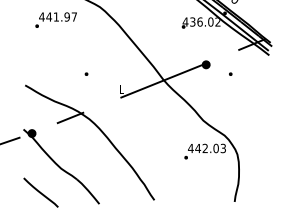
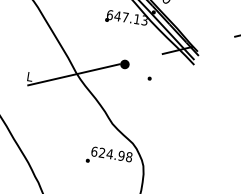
text: (201, 21) -> (127, 17), 436.02 -> 647.13
text: (207, 148) -> (112, 154), 442.03 -> 624.98

